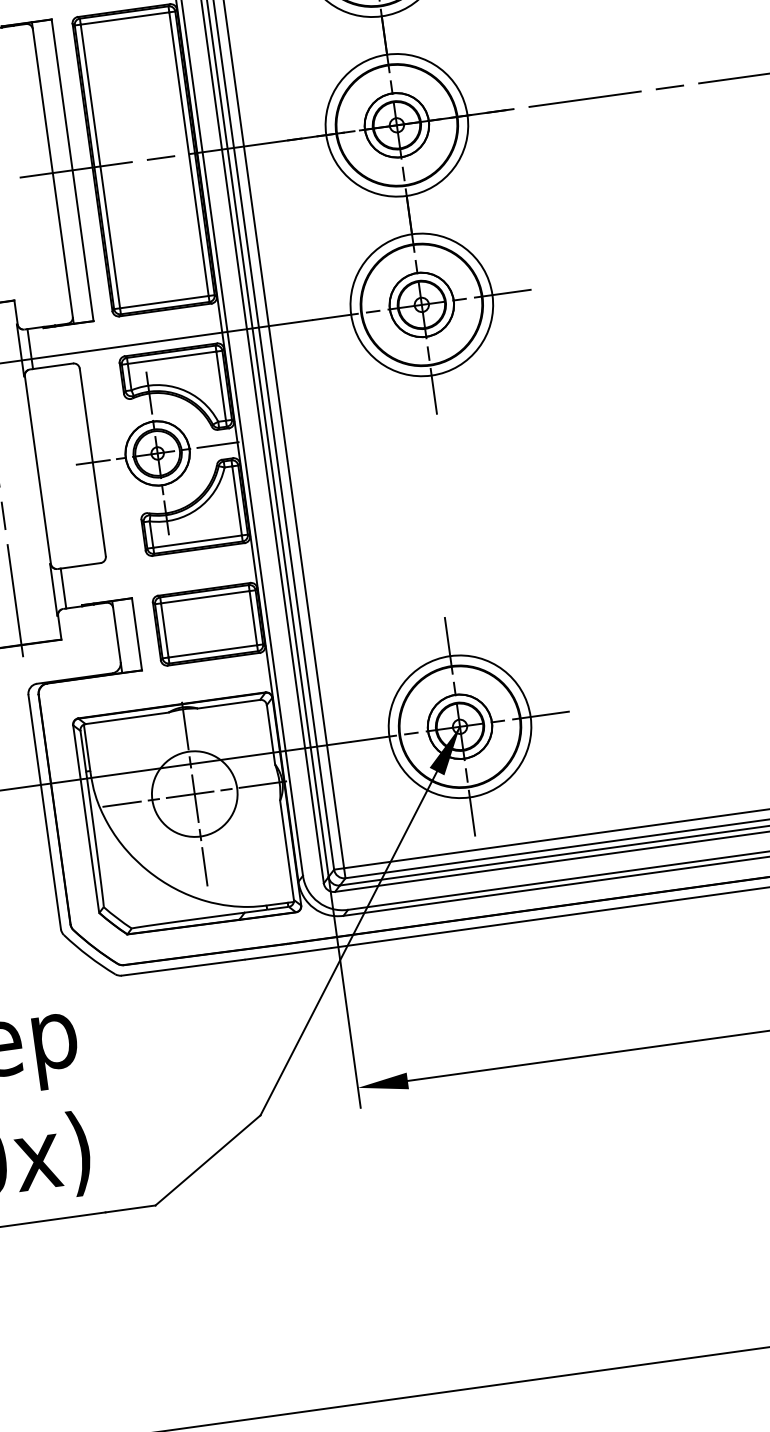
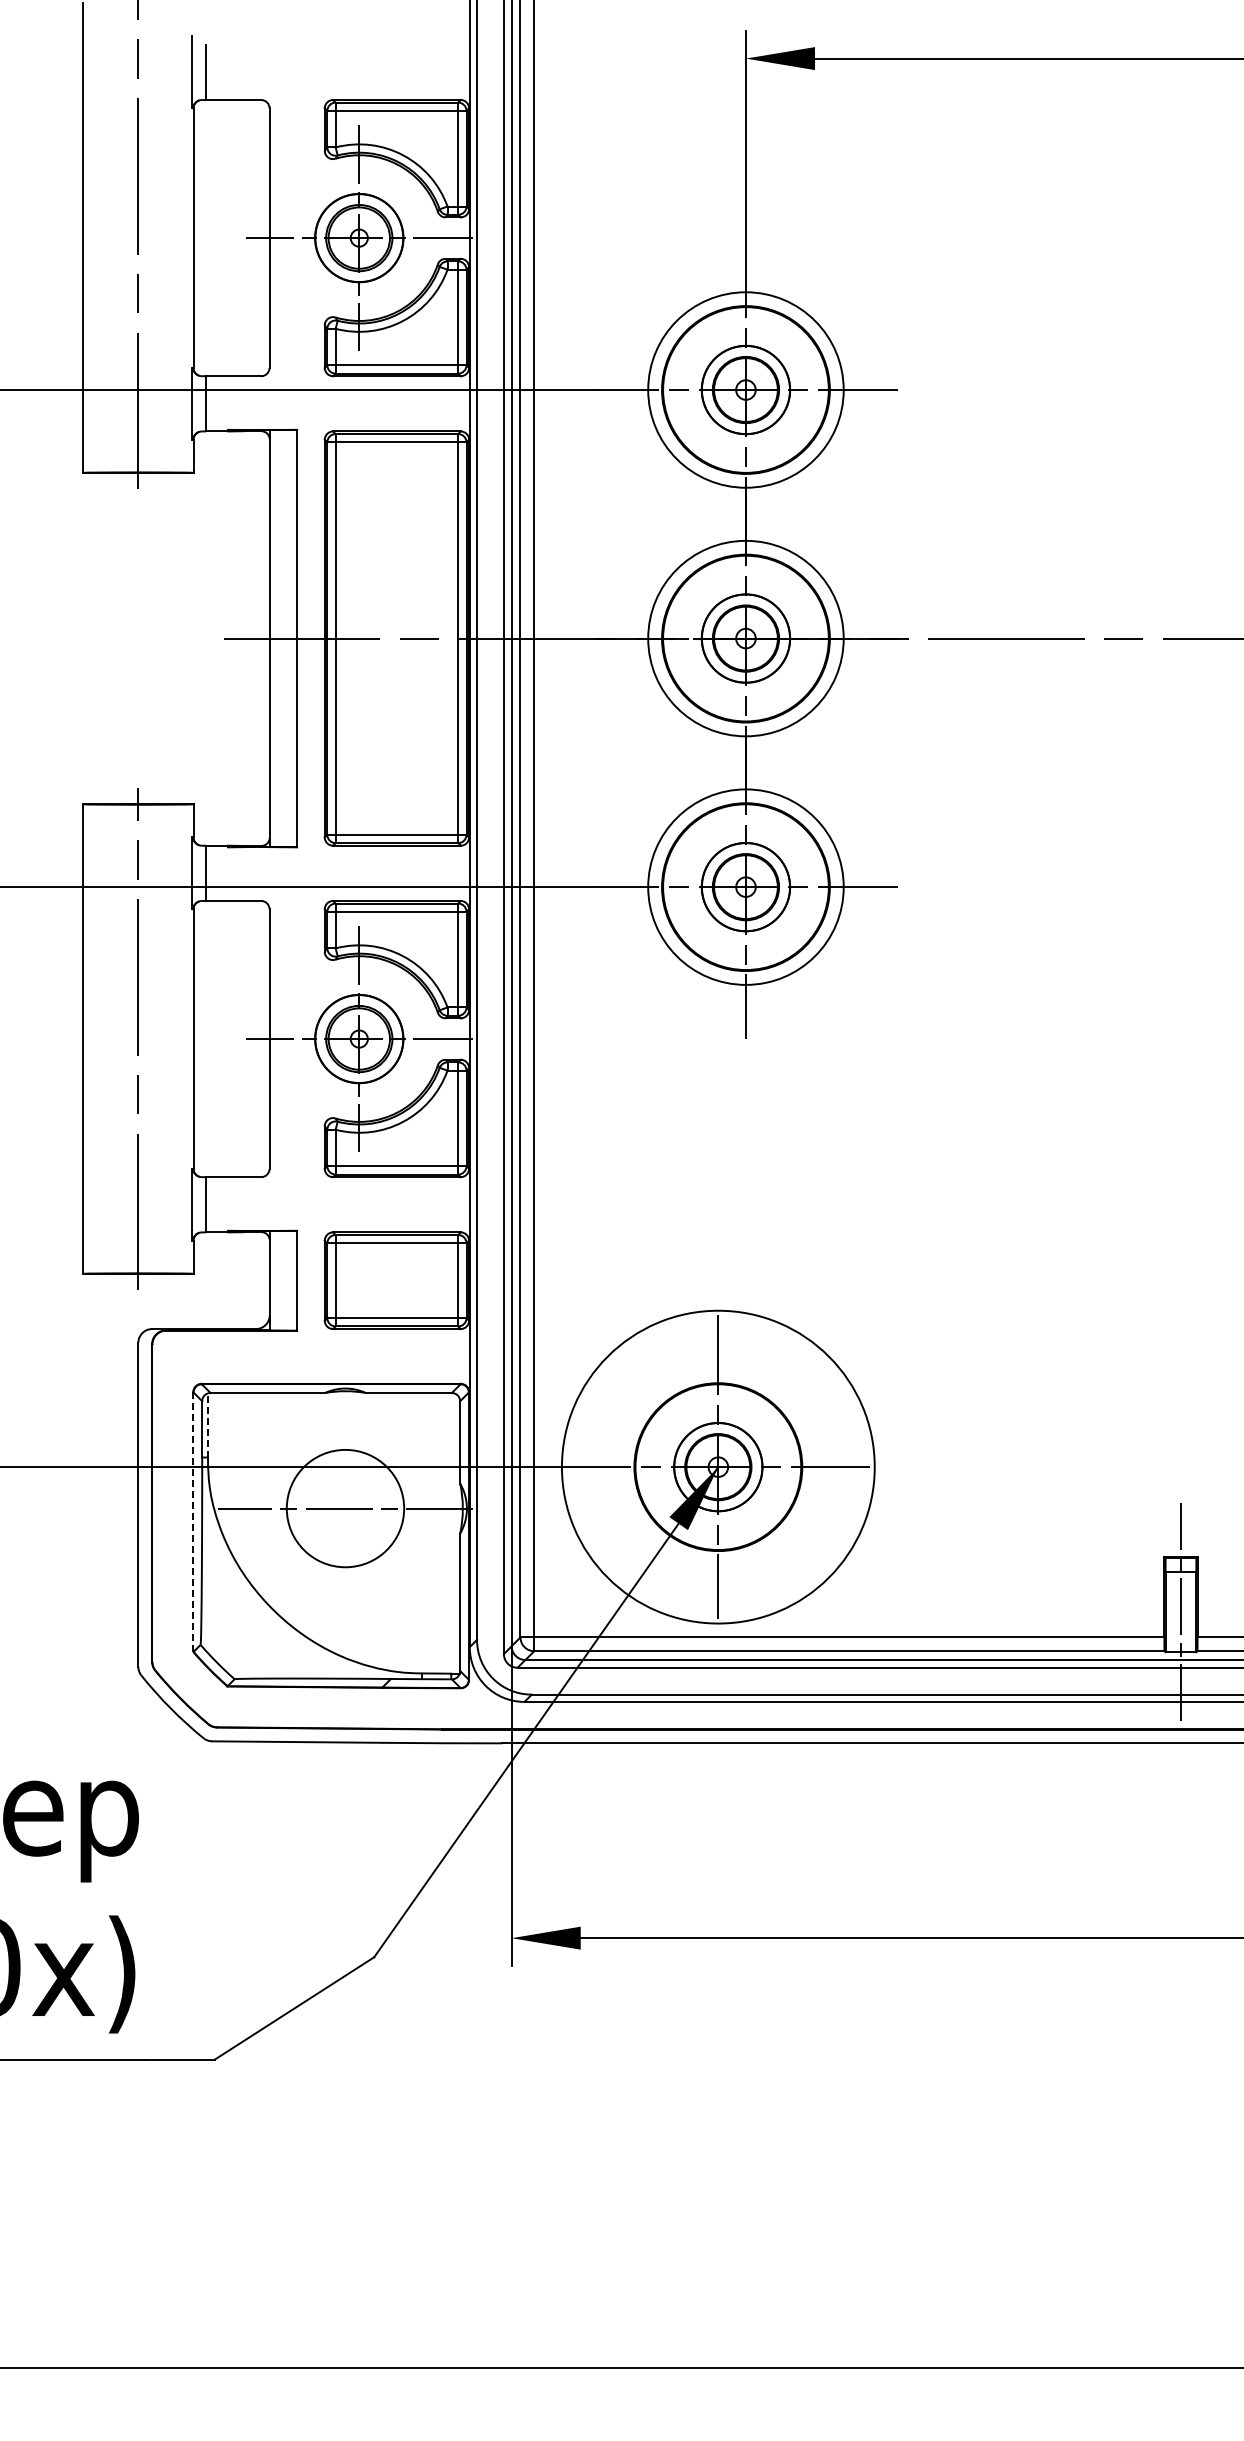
circle: (460, 726) -> (718, 1466), size x1.6
line: (87, 747) -> (208, 1424), solid -> dashed
line: (194, 794) -> (345, 1508), removed
line: (86, 819) -> (193, 1522), solid -> dashed

